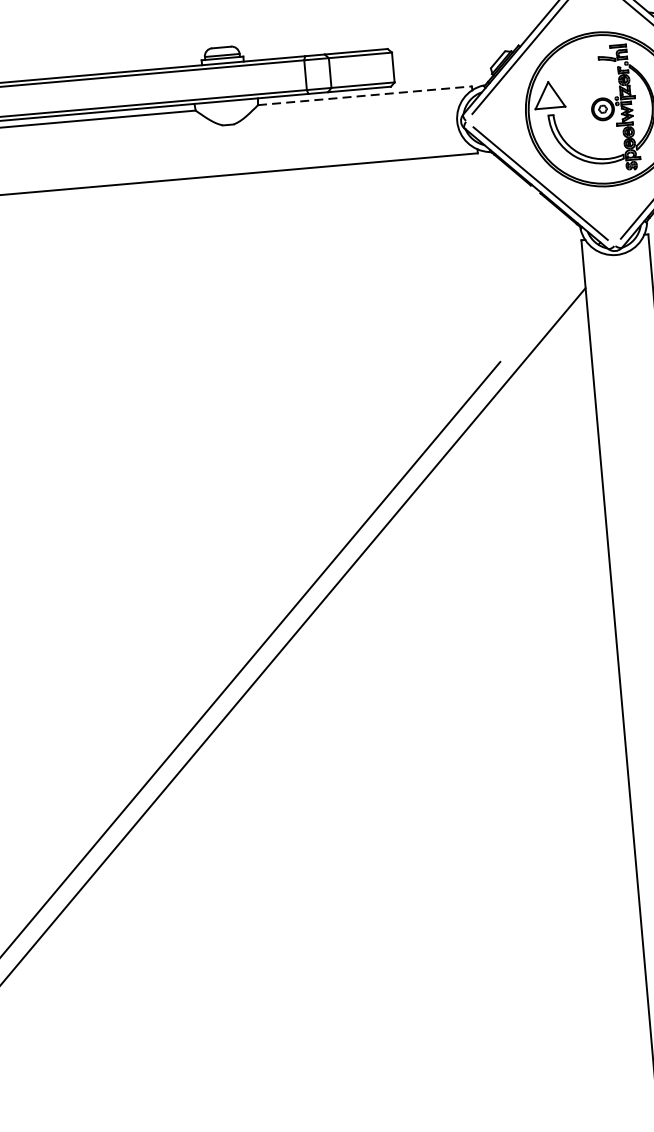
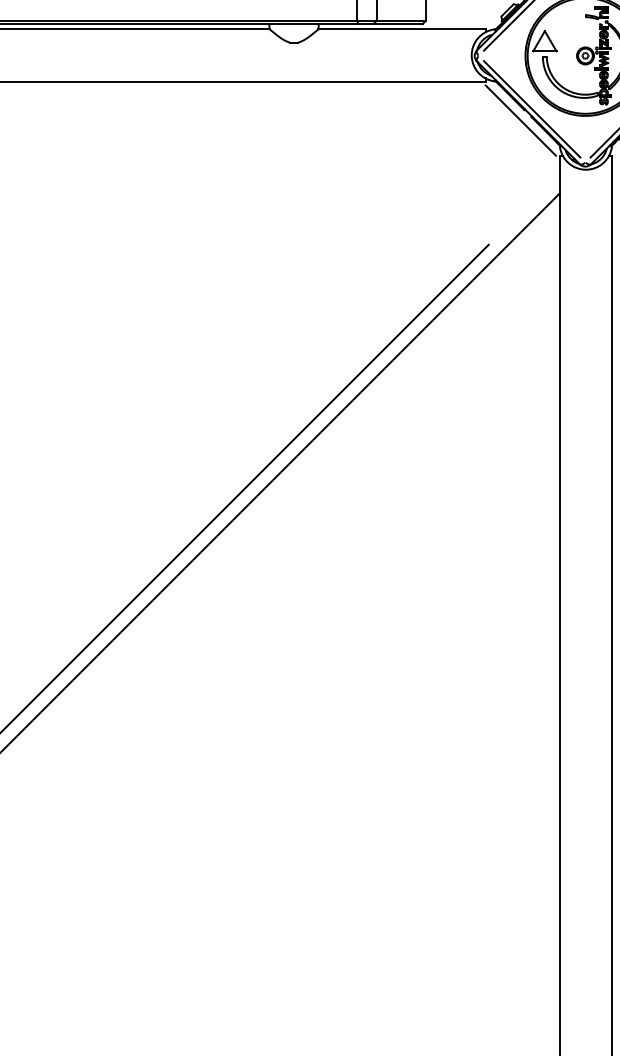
line: (364, 96) -> (401, 29), dashed -> solid
line: (526, 199) -> (520, 120), added

